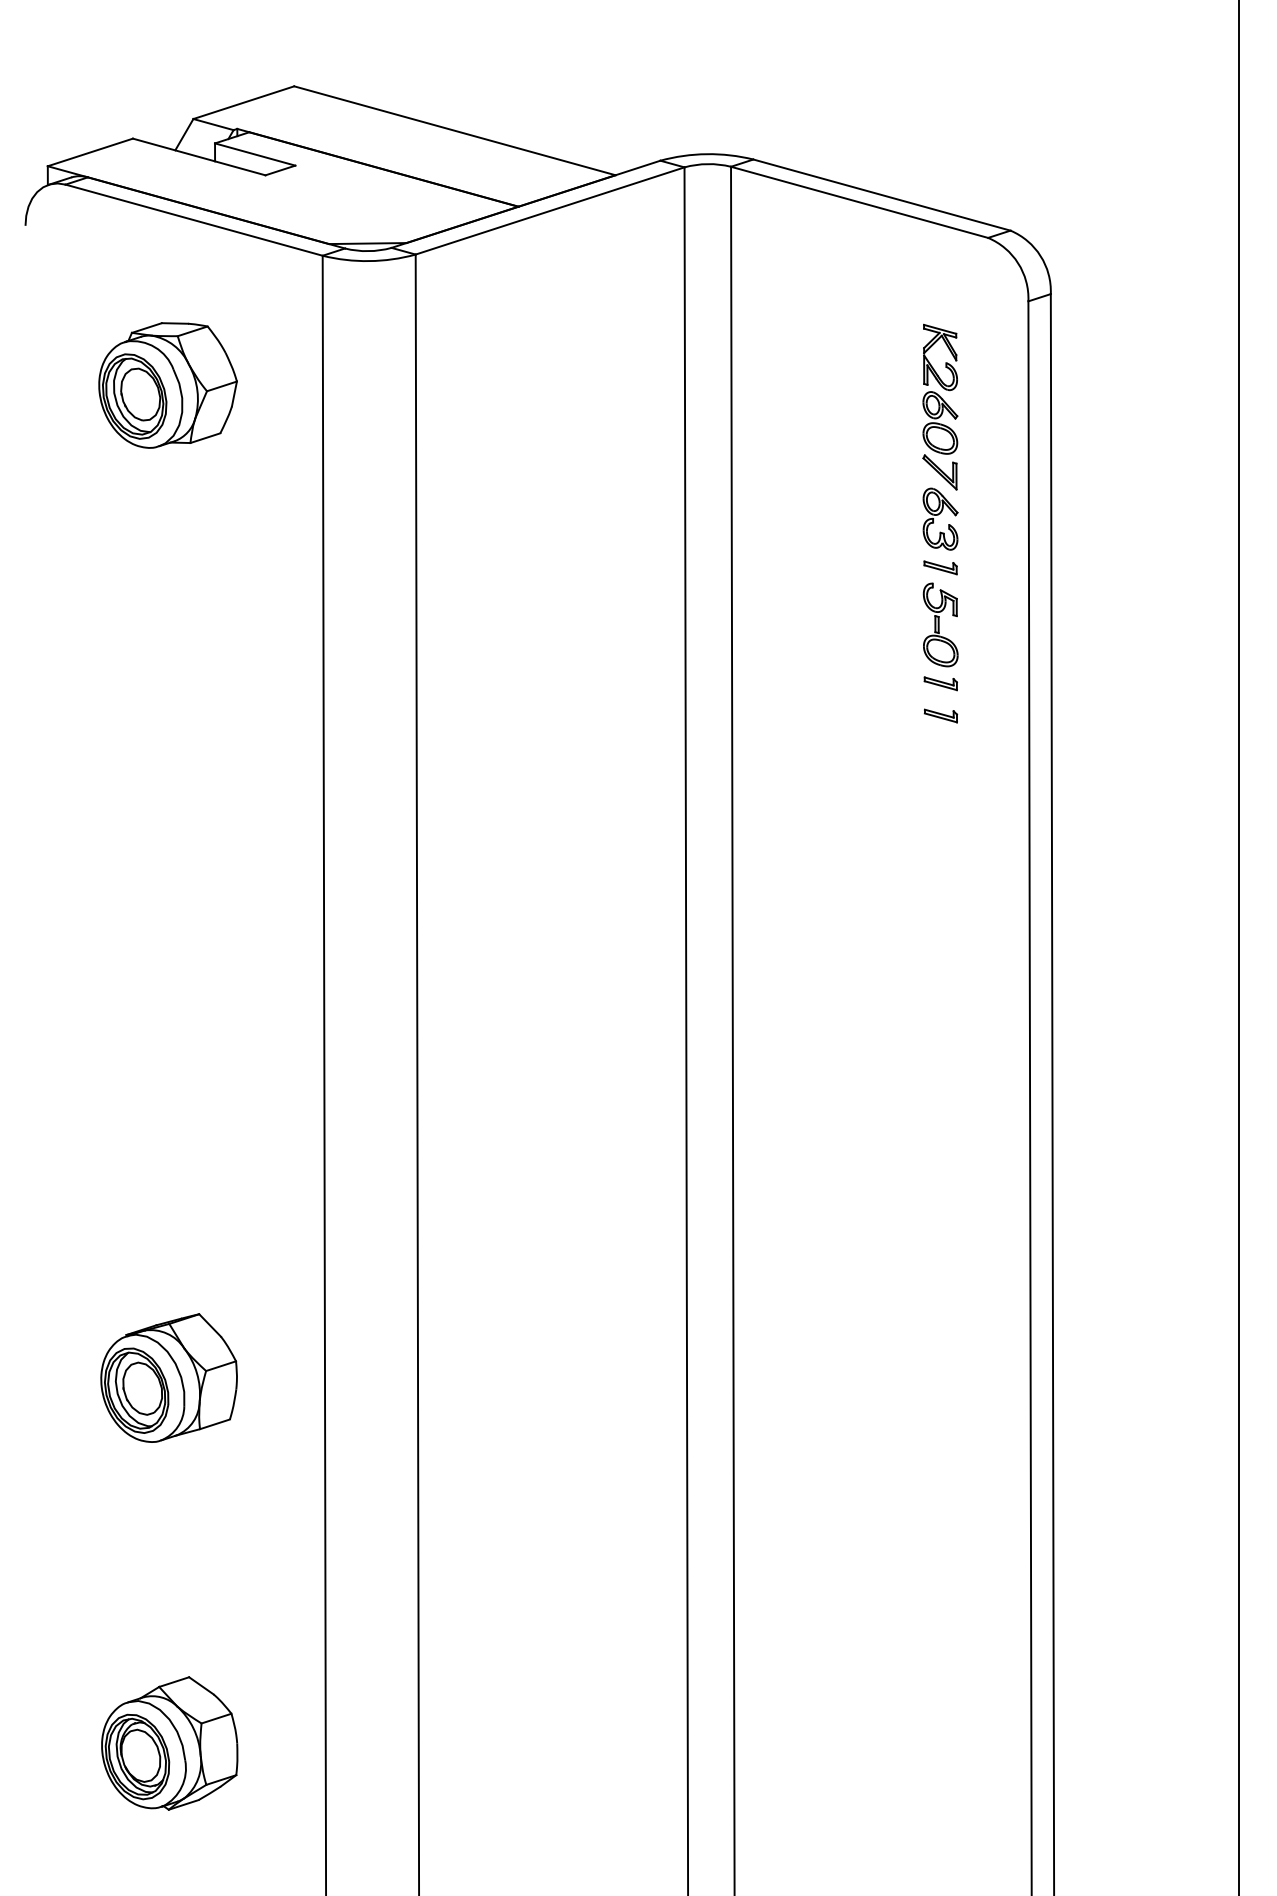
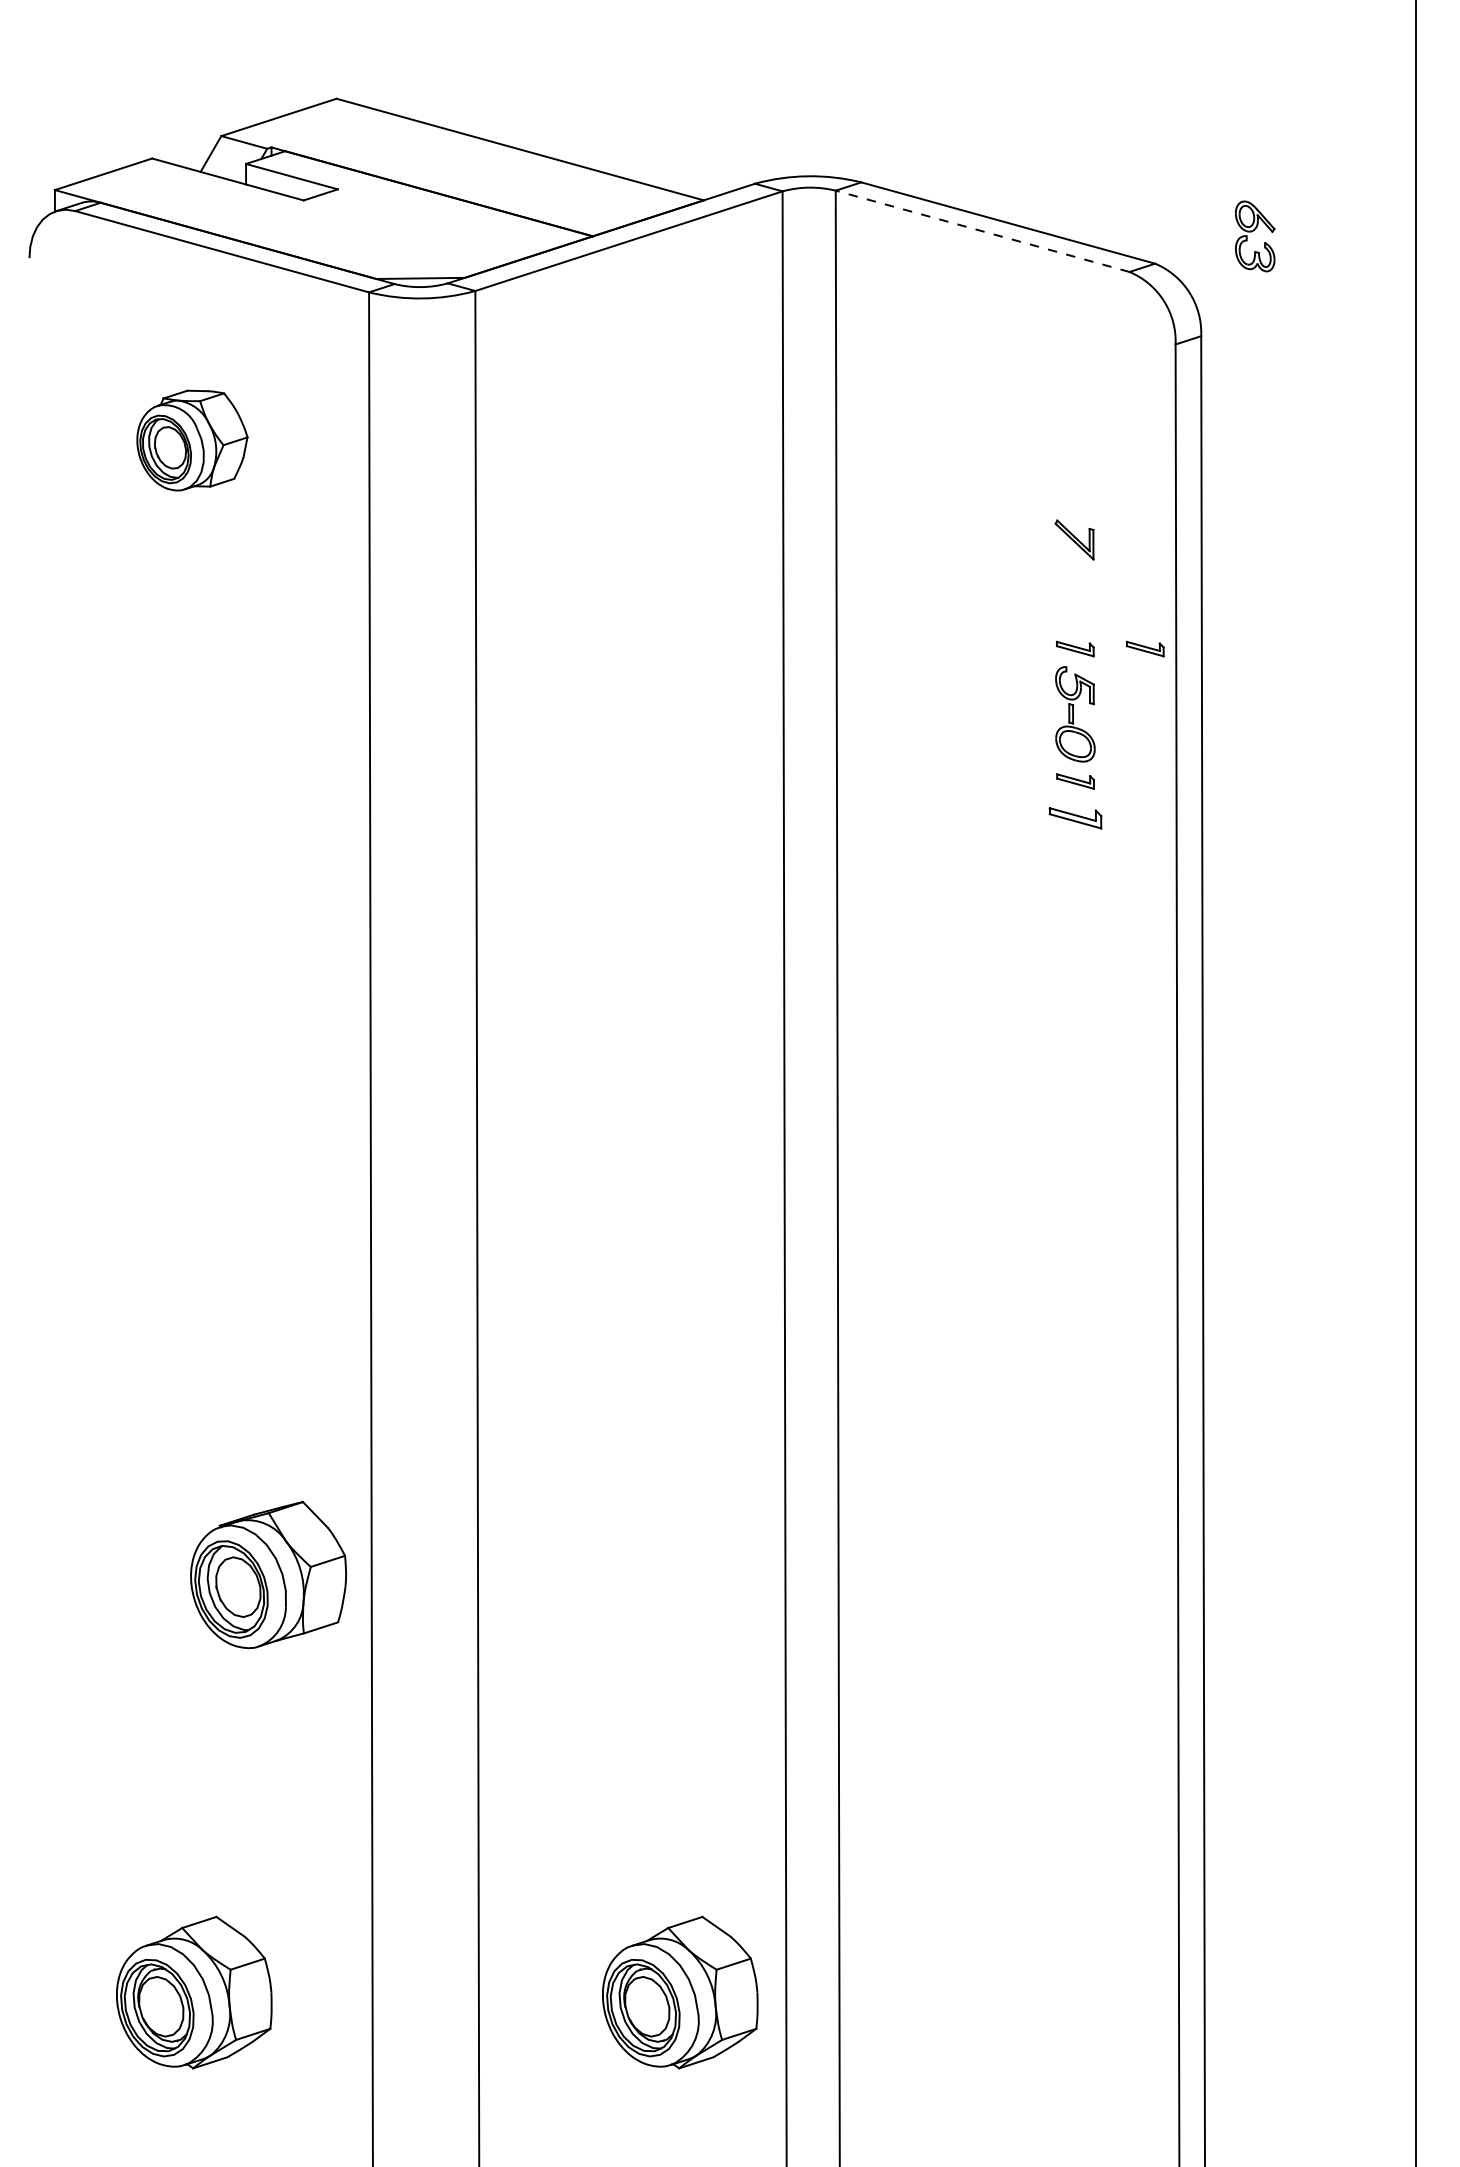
line: (859, 202) -> (982, 231), solid -> dashed
part: (168, 385) -> (192, 440), size x0.7
part: (939, 388) -> (1074, 444), removed
part: (940, 519) -> (1255, 236), moved
part: (1001, 567) -> (1144, 648), added
part: (940, 716) -> (1075, 818), size x1.4
part: (169, 1378) -> (268, 1575), moved
part: (595, 1743) -> (680, 1992), added

